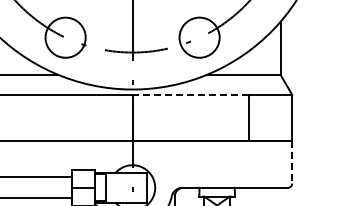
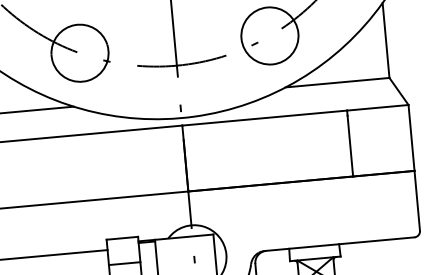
line: (190, 94) -> (264, 117), dashed -> solid
line: (292, 162) -> (417, 200), dashed -> solid

